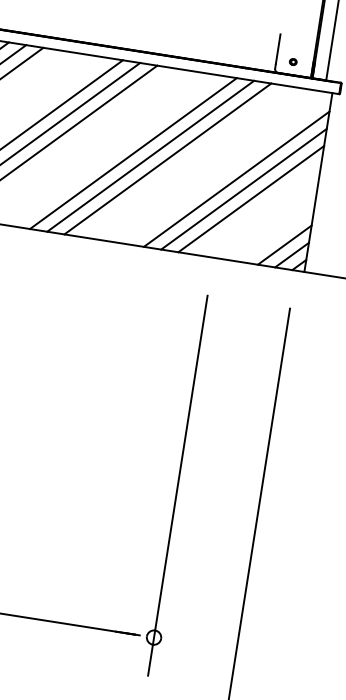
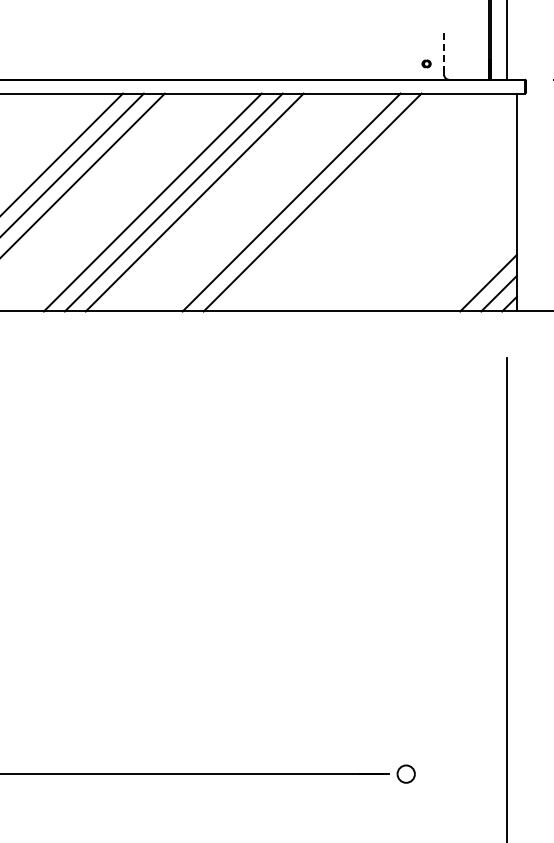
line: (278, 49) -> (444, 51), solid -> dashed
part: (293, 61) -> (426, 63), moved
line: (167, 158) -> (333, 202), removed
line: (236, 178) -> (418, 213), removed
line: (243, 189) -> (429, 224), removed
line: (250, 198) -> (439, 234), removed
line: (178, 485) -> (406, 588), removed

